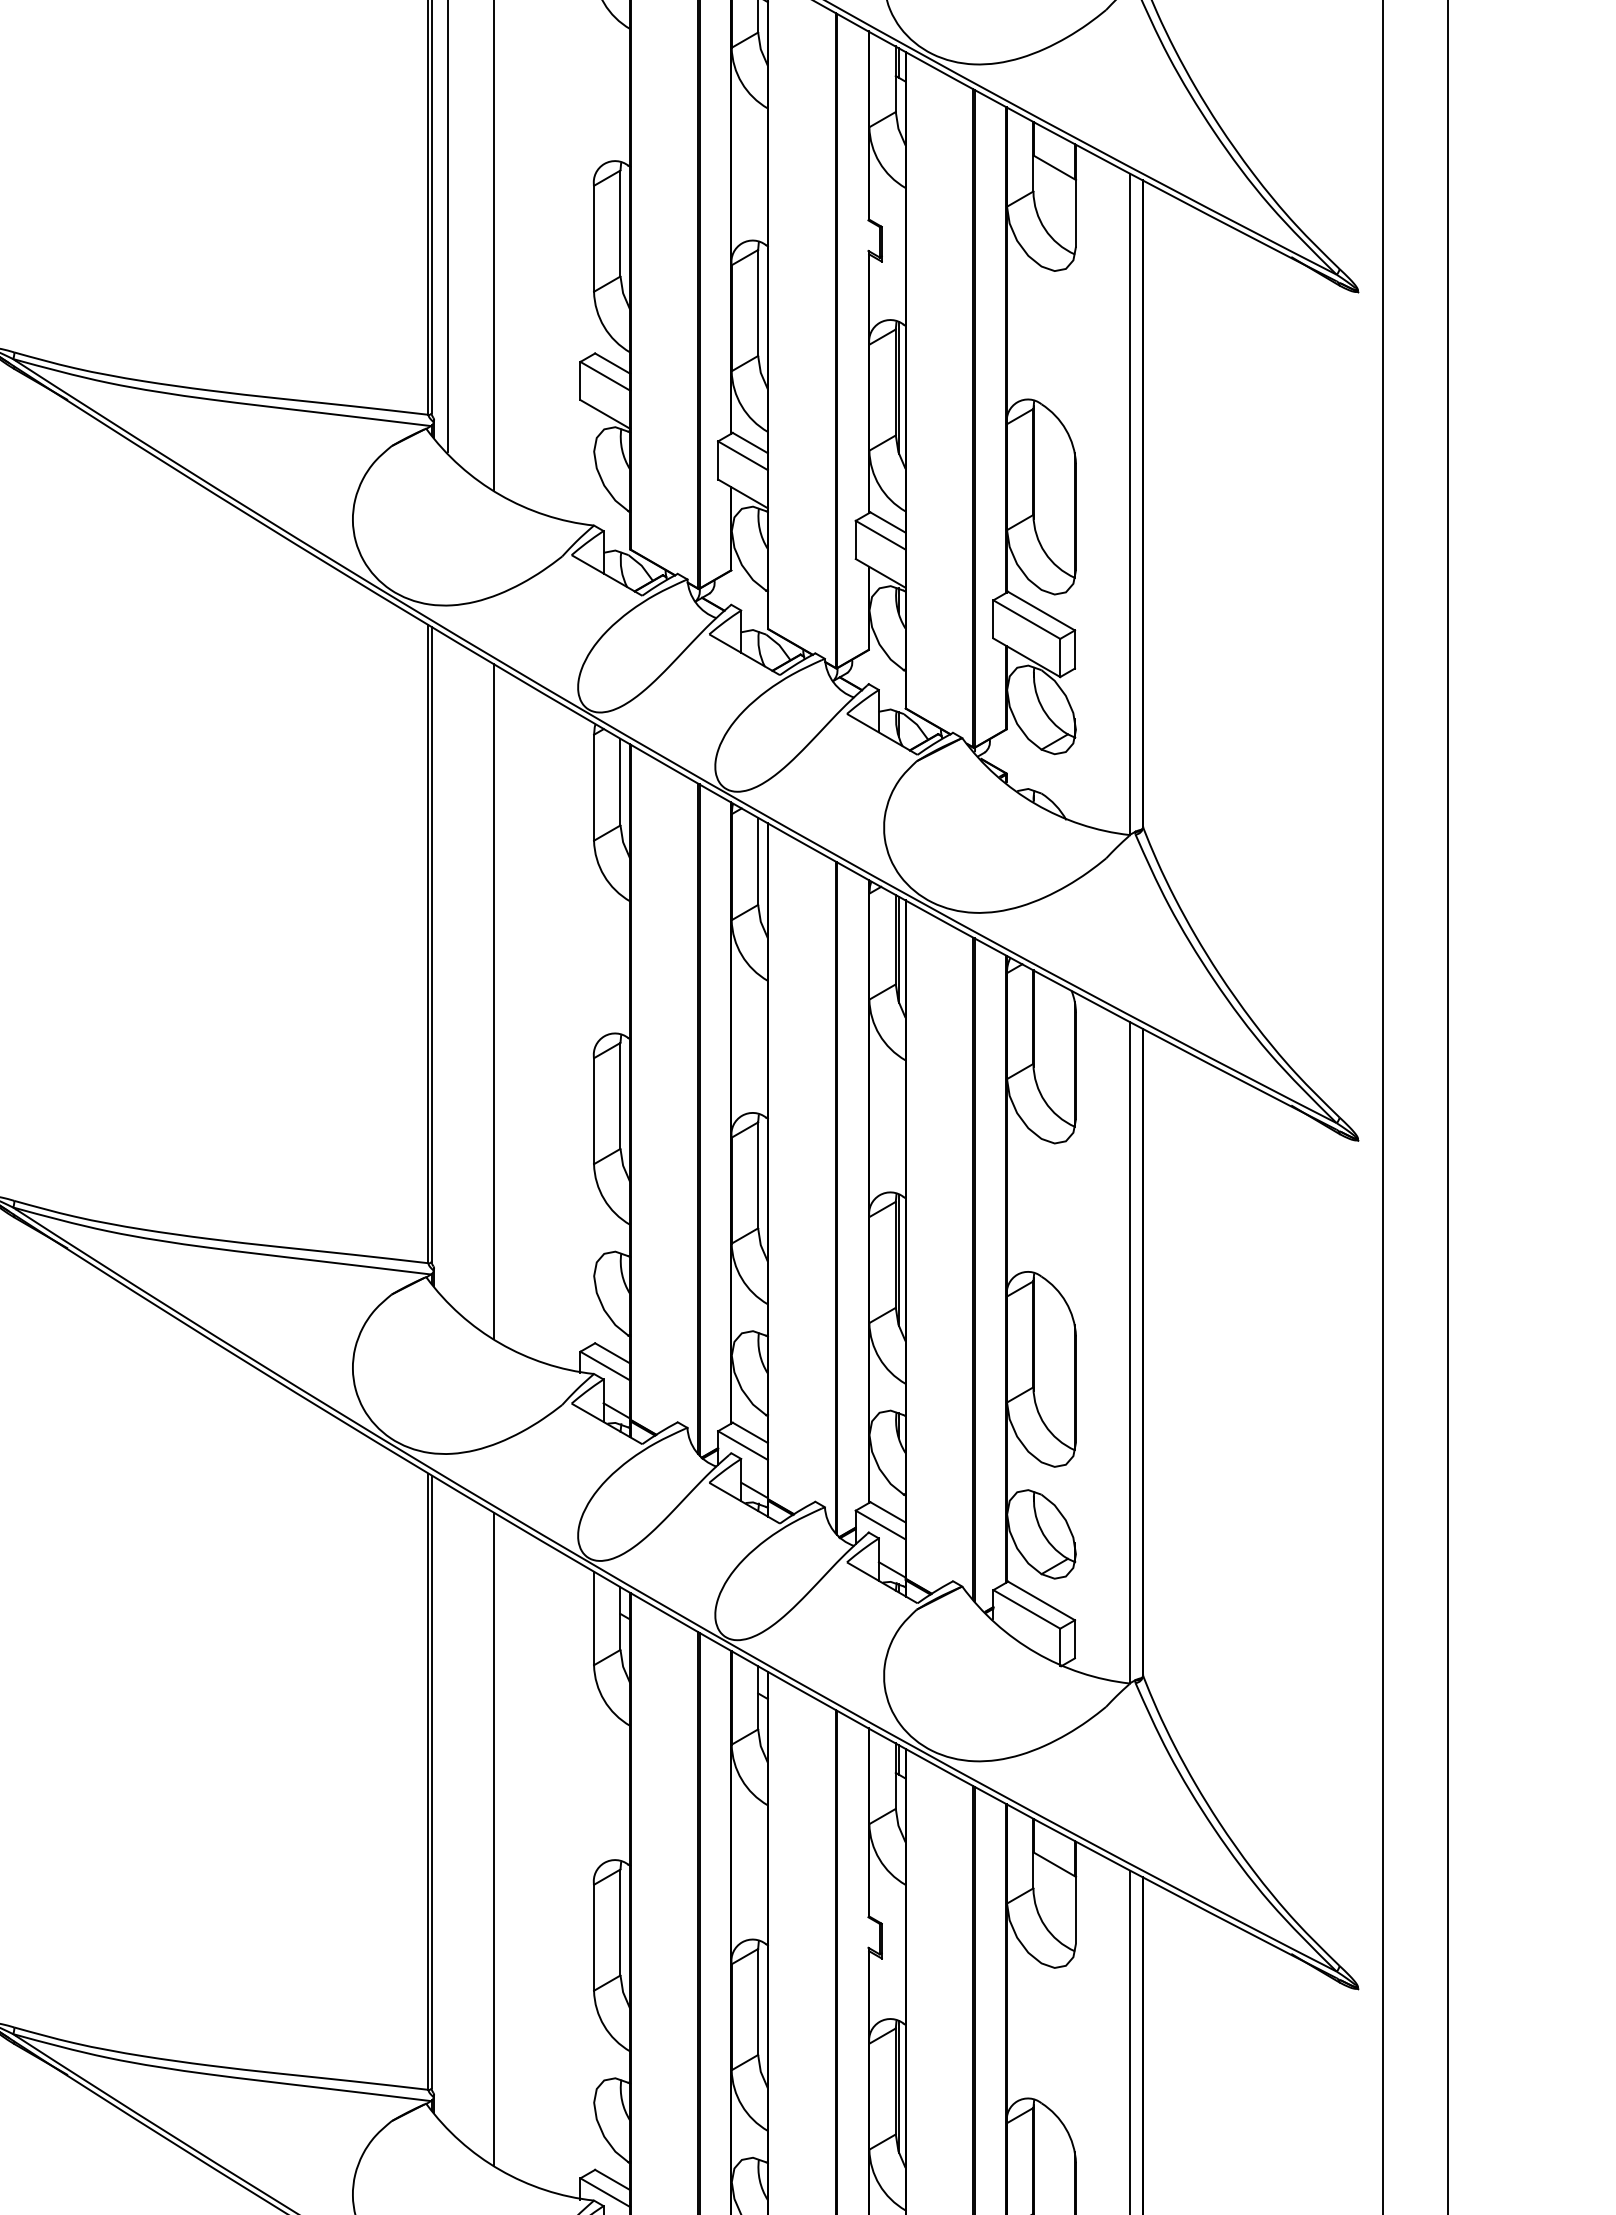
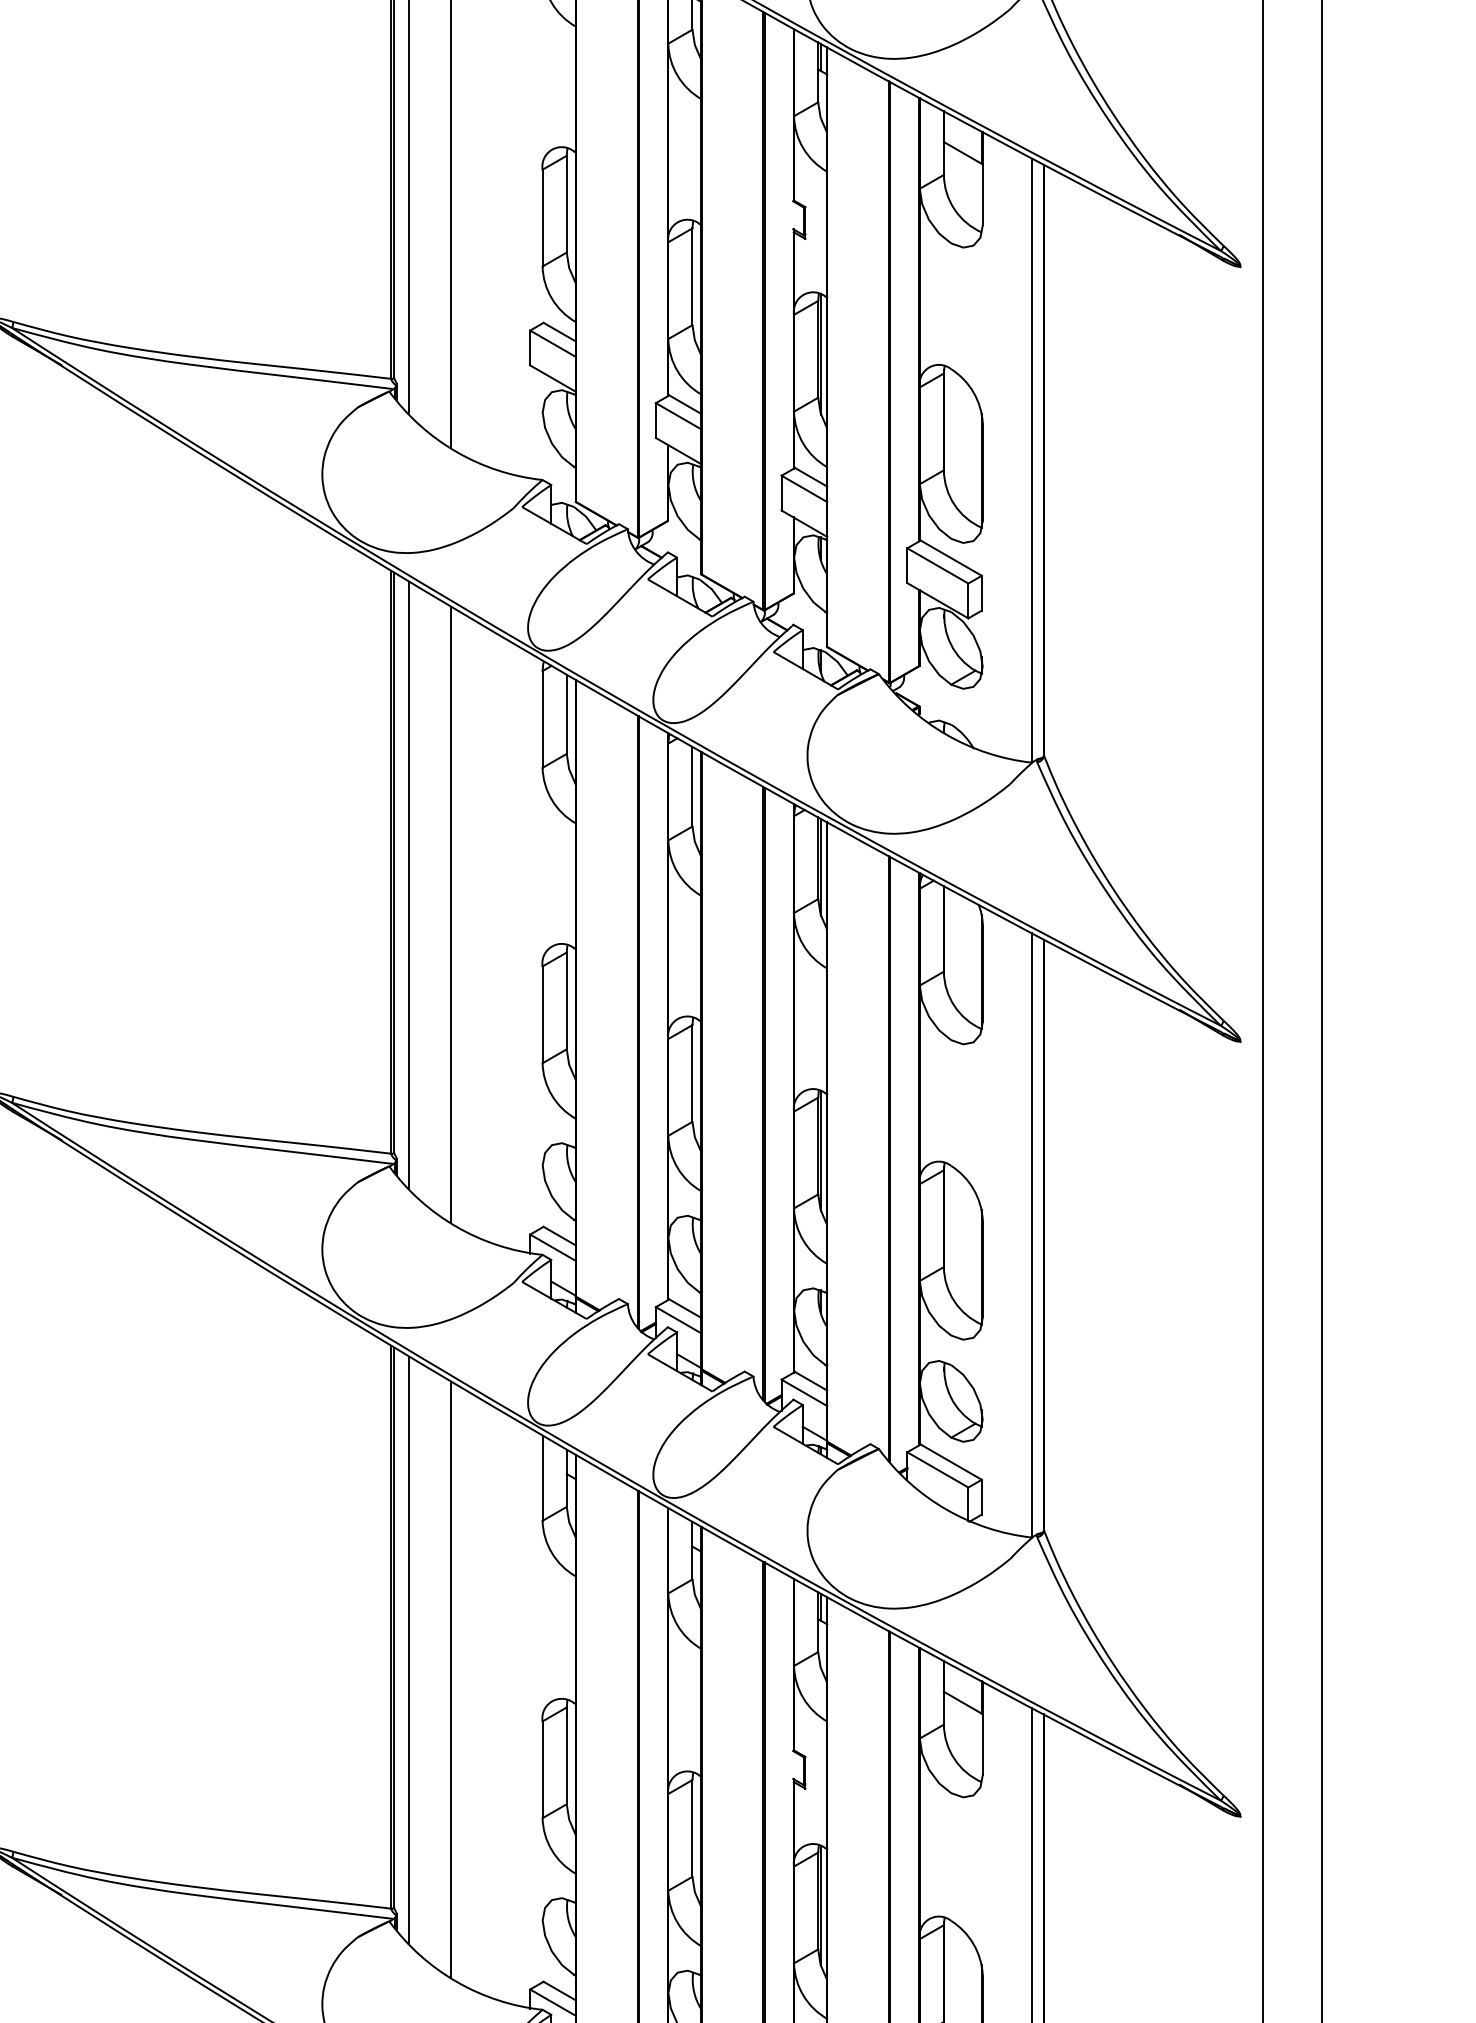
line: (447, 968) -> (408, 884), added
line: (447, 1806) -> (408, 1649), added

